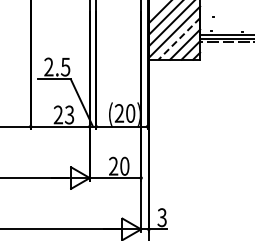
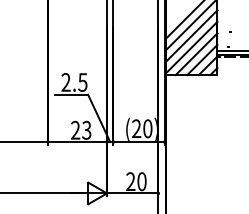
line: (179, 39) -> (196, 54), dashed -> solid

